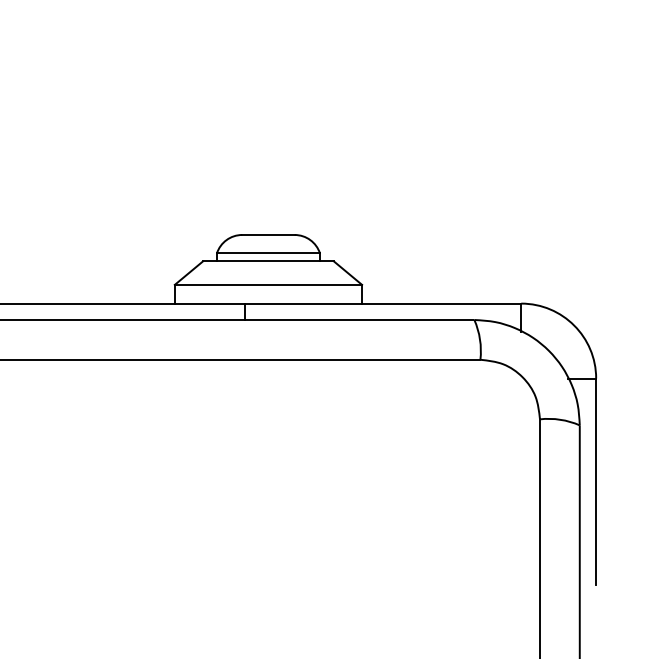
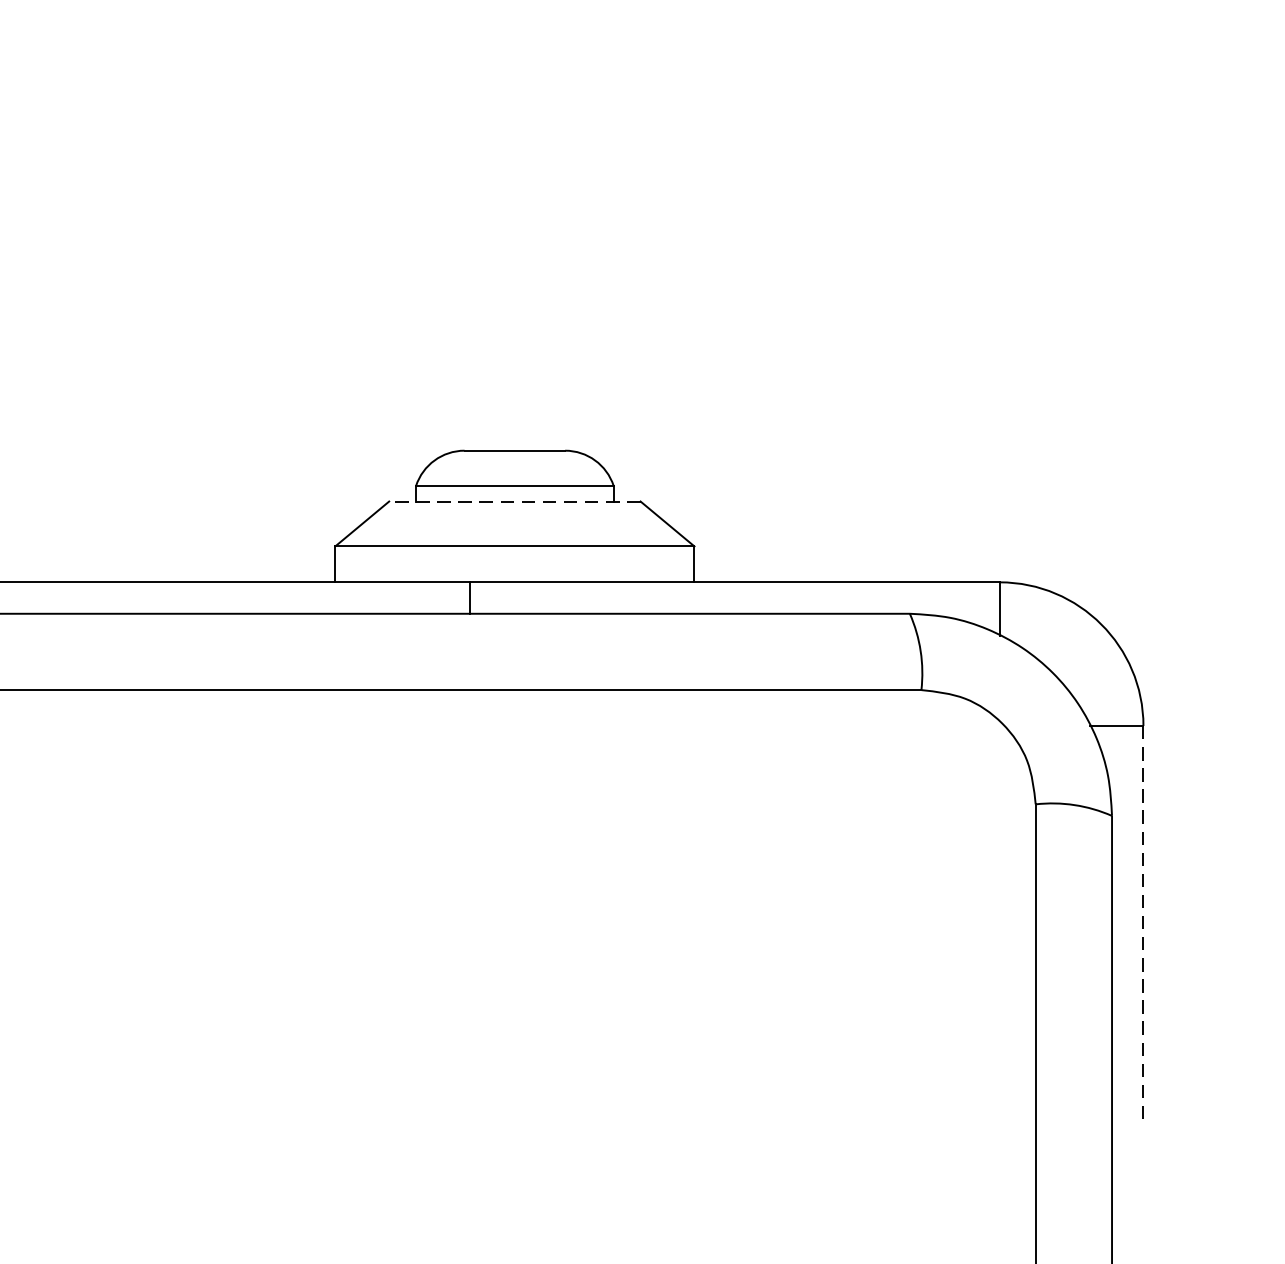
line: (268, 261) -> (514, 501), solid -> dashed
line: (596, 481) -> (1144, 923), solid -> dashed

